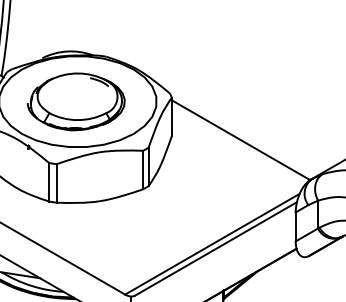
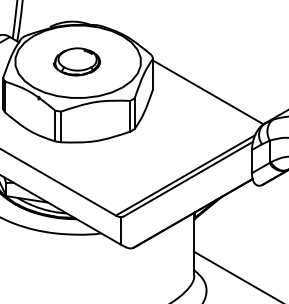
part: (75, 101) -> (76, 61), size x0.6

